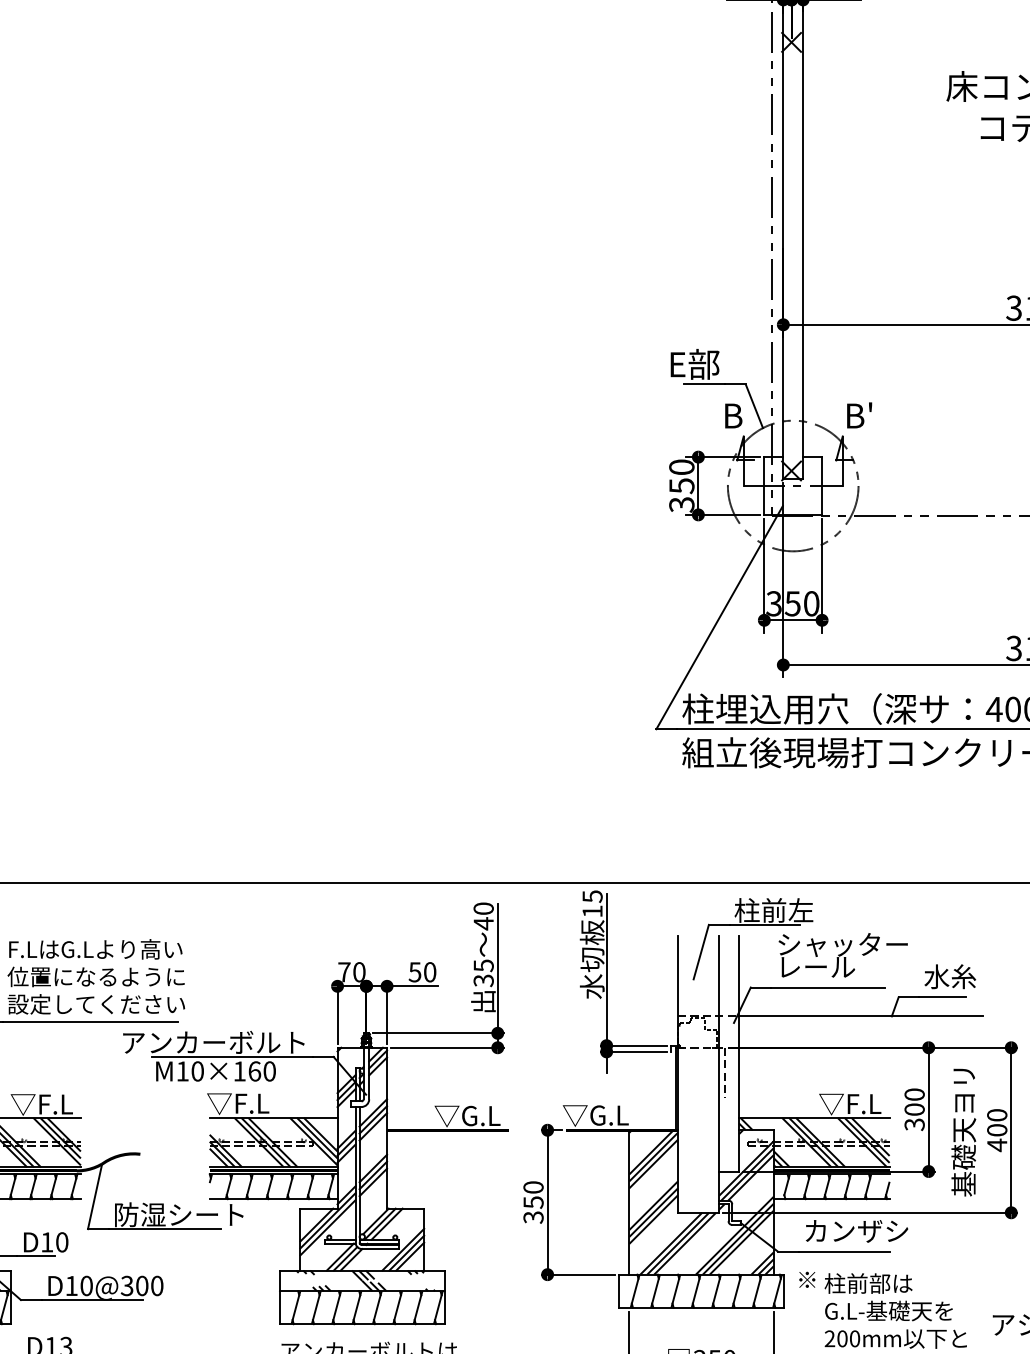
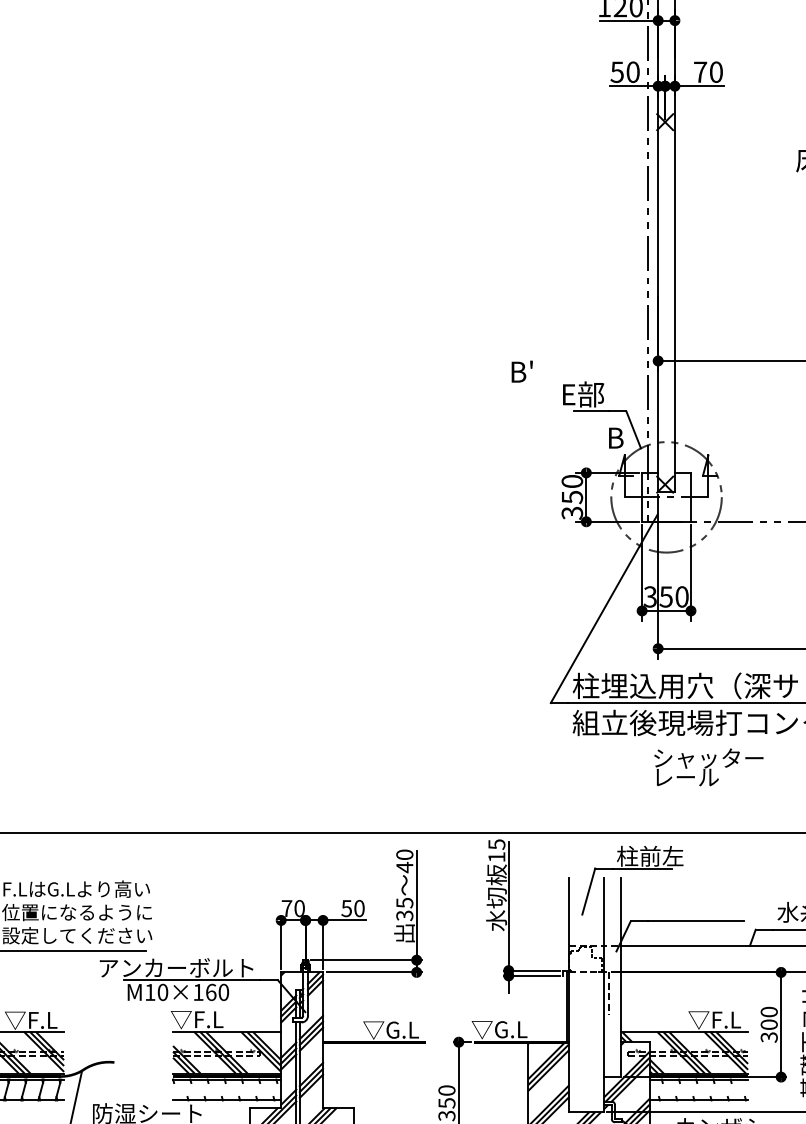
text: (859, 415) -> (522, 371), moved
text: (842, 955) -> (708, 767), moved
hatch: (271, 1186) -> (225, 1089), removed
hatch: (836, 1186) -> (703, 1089), removed

